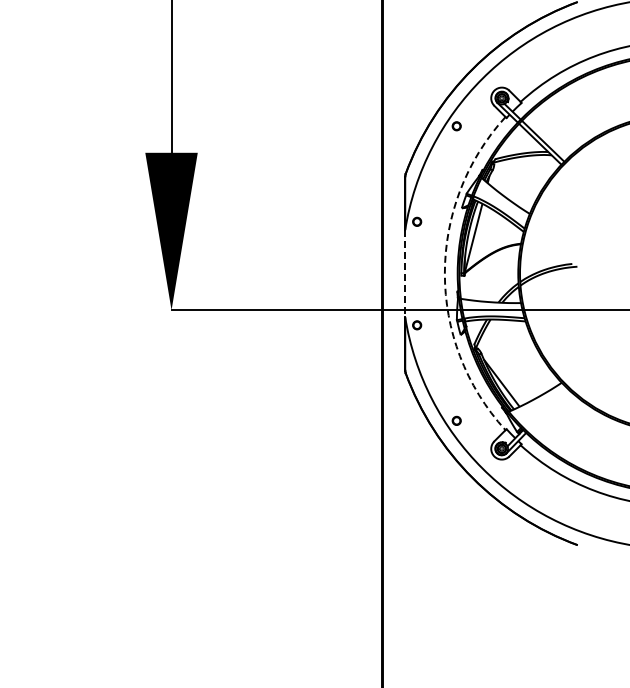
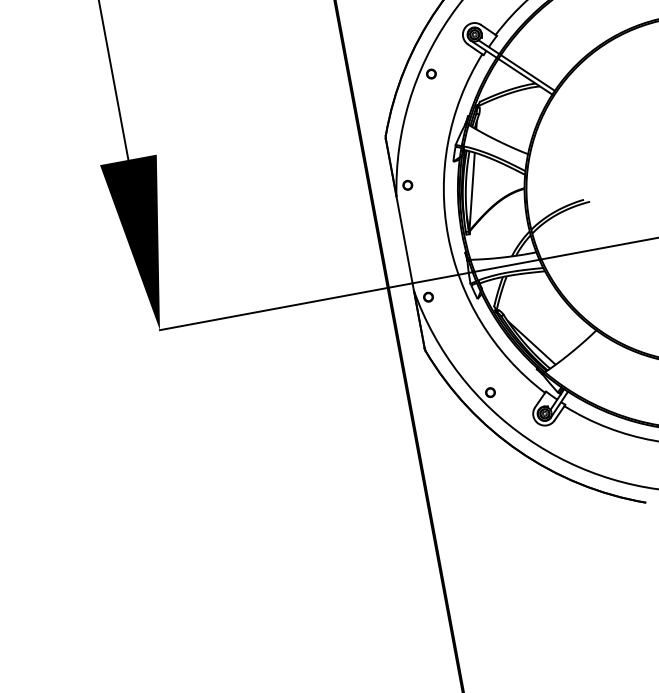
arc: (444, 273) -> (447, 235), dashed -> solid
line: (405, 274) -> (405, 244), dashed -> solid

